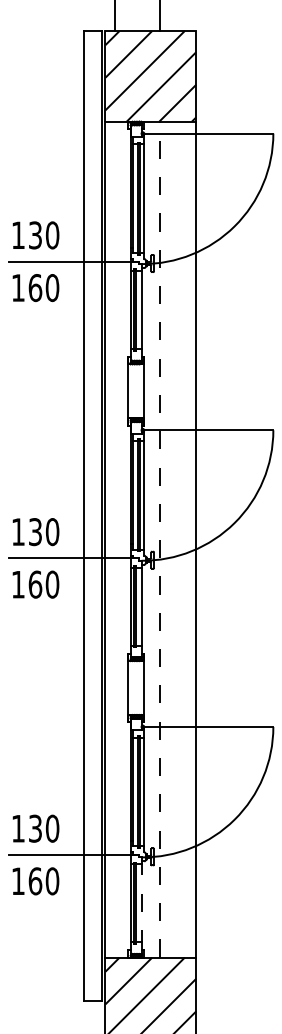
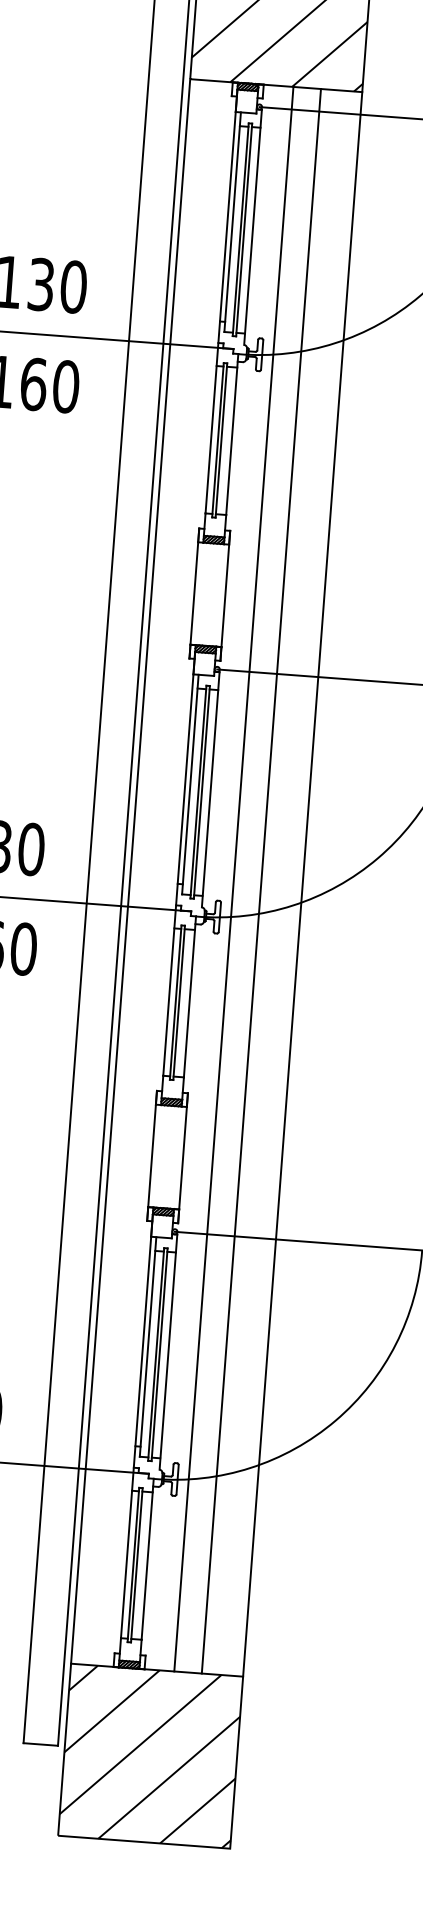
line: (159, 539) -> (233, 878), dashed -> solid
line: (174, 539) -> (261, 880), added
line: (141, 900) -> (147, 1560), dashed -> solid

